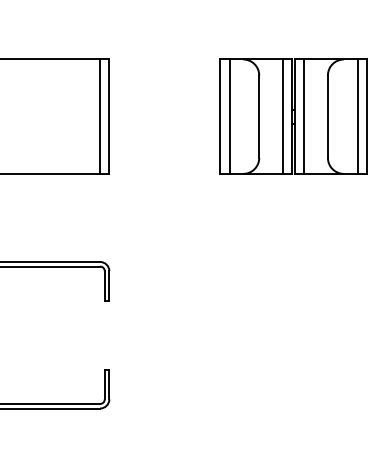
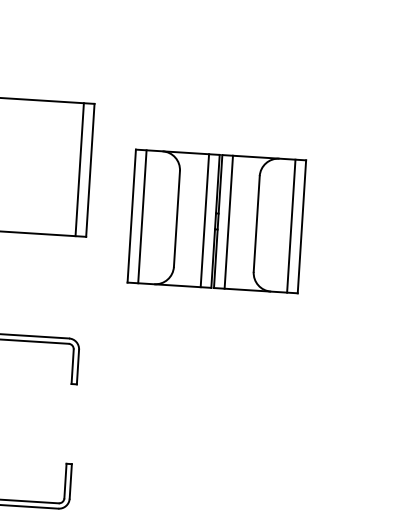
part: (293, 116) -> (216, 221), moved

